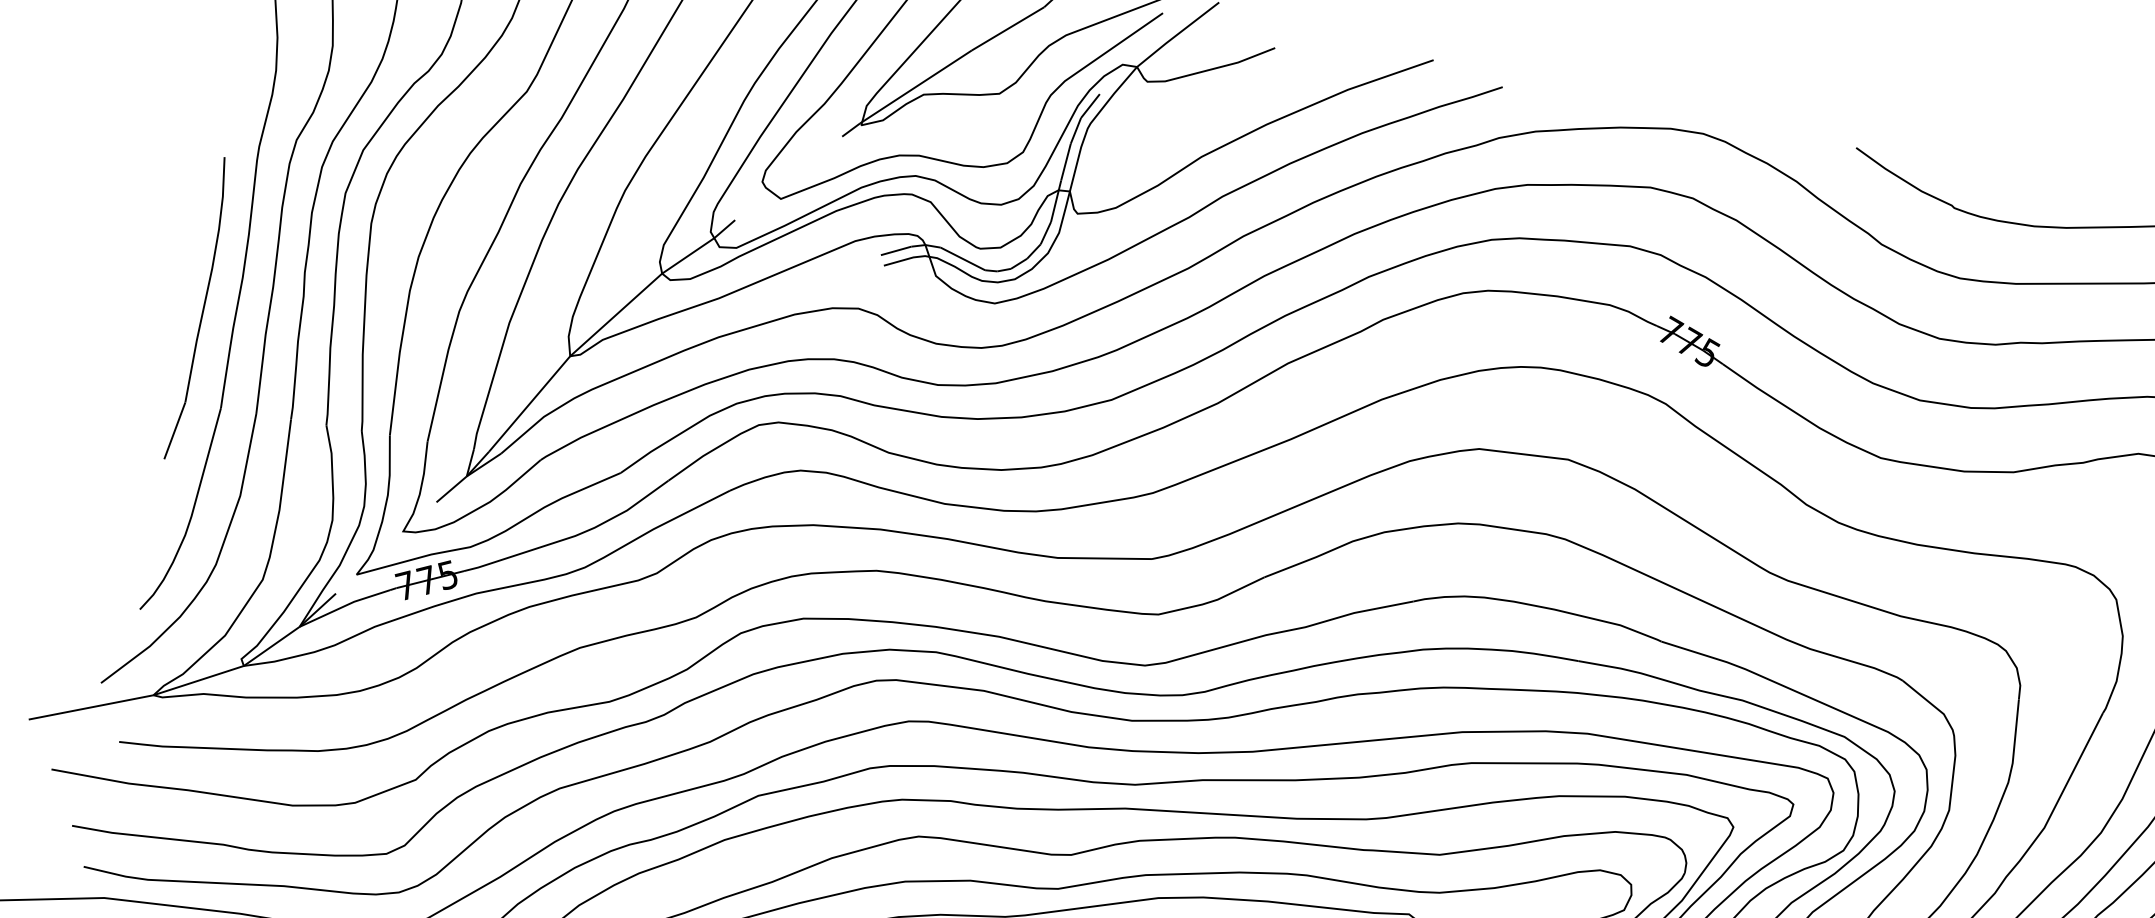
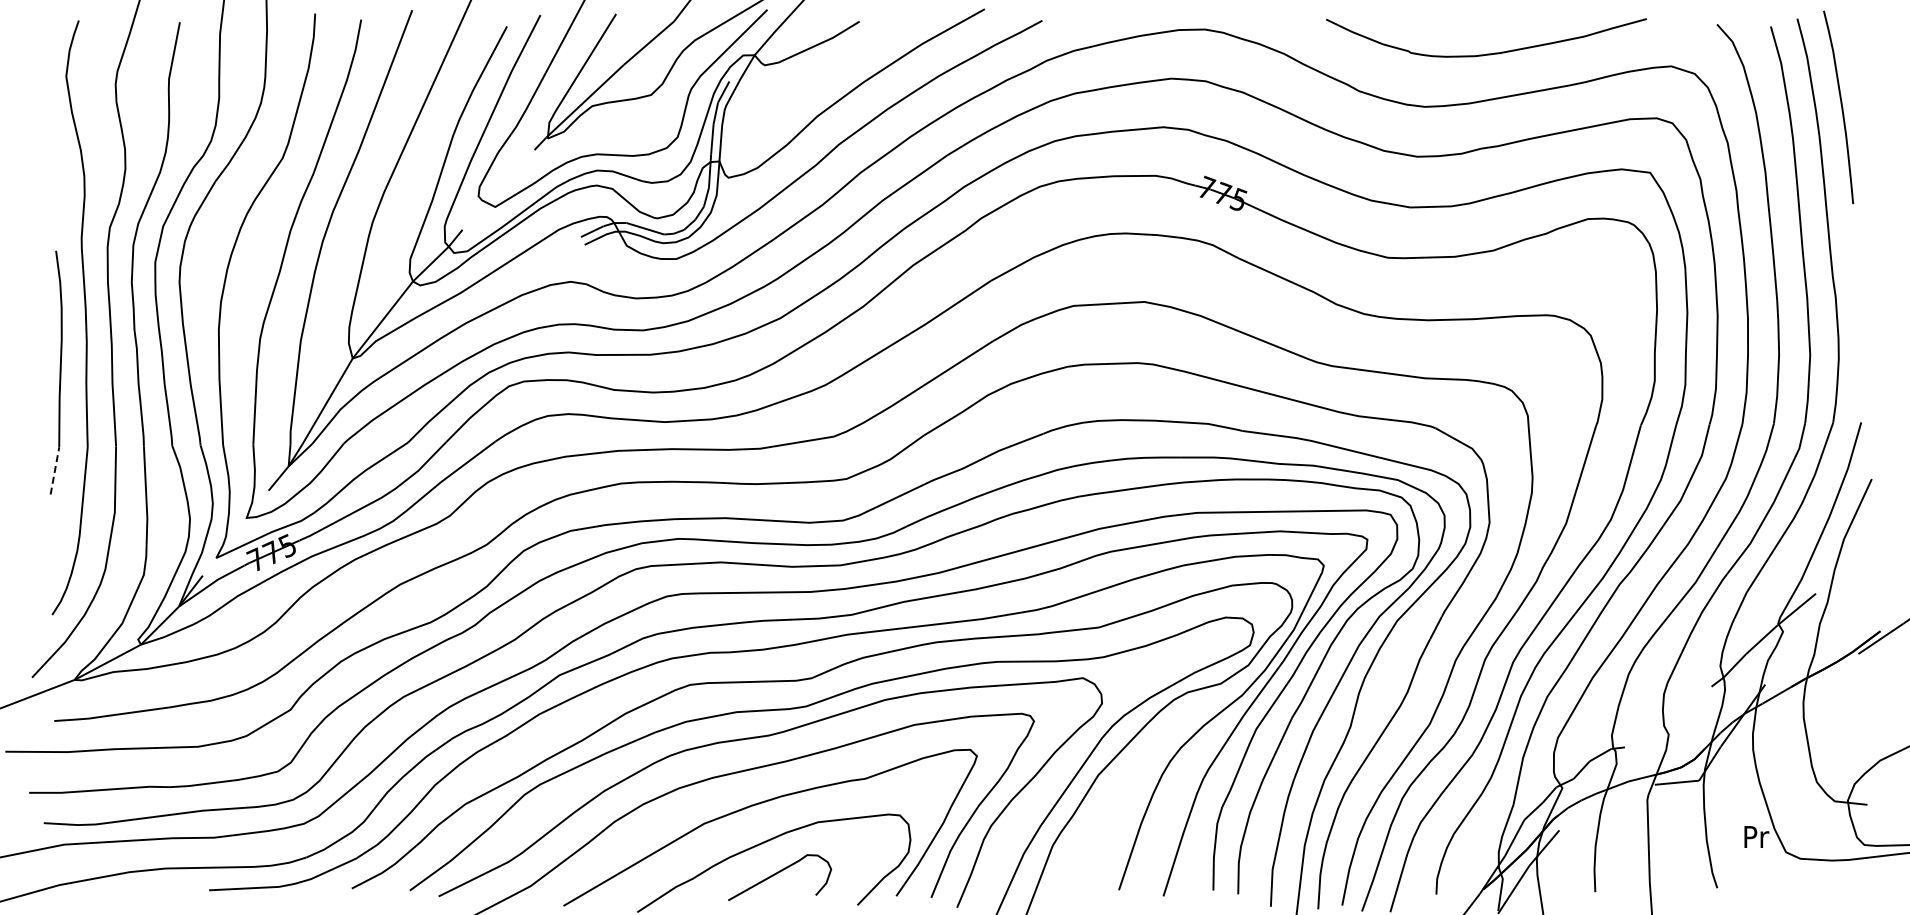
line: (174, 431) -> (54, 471), solid -> dashed

